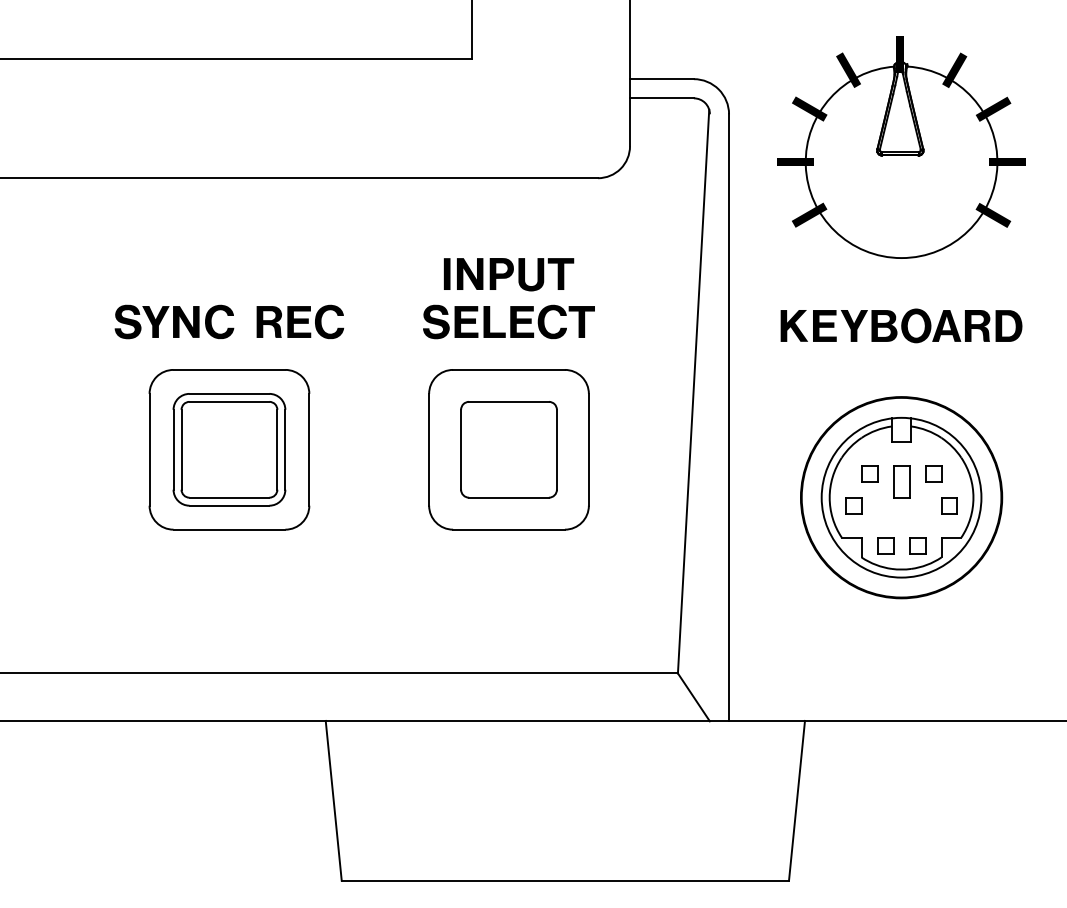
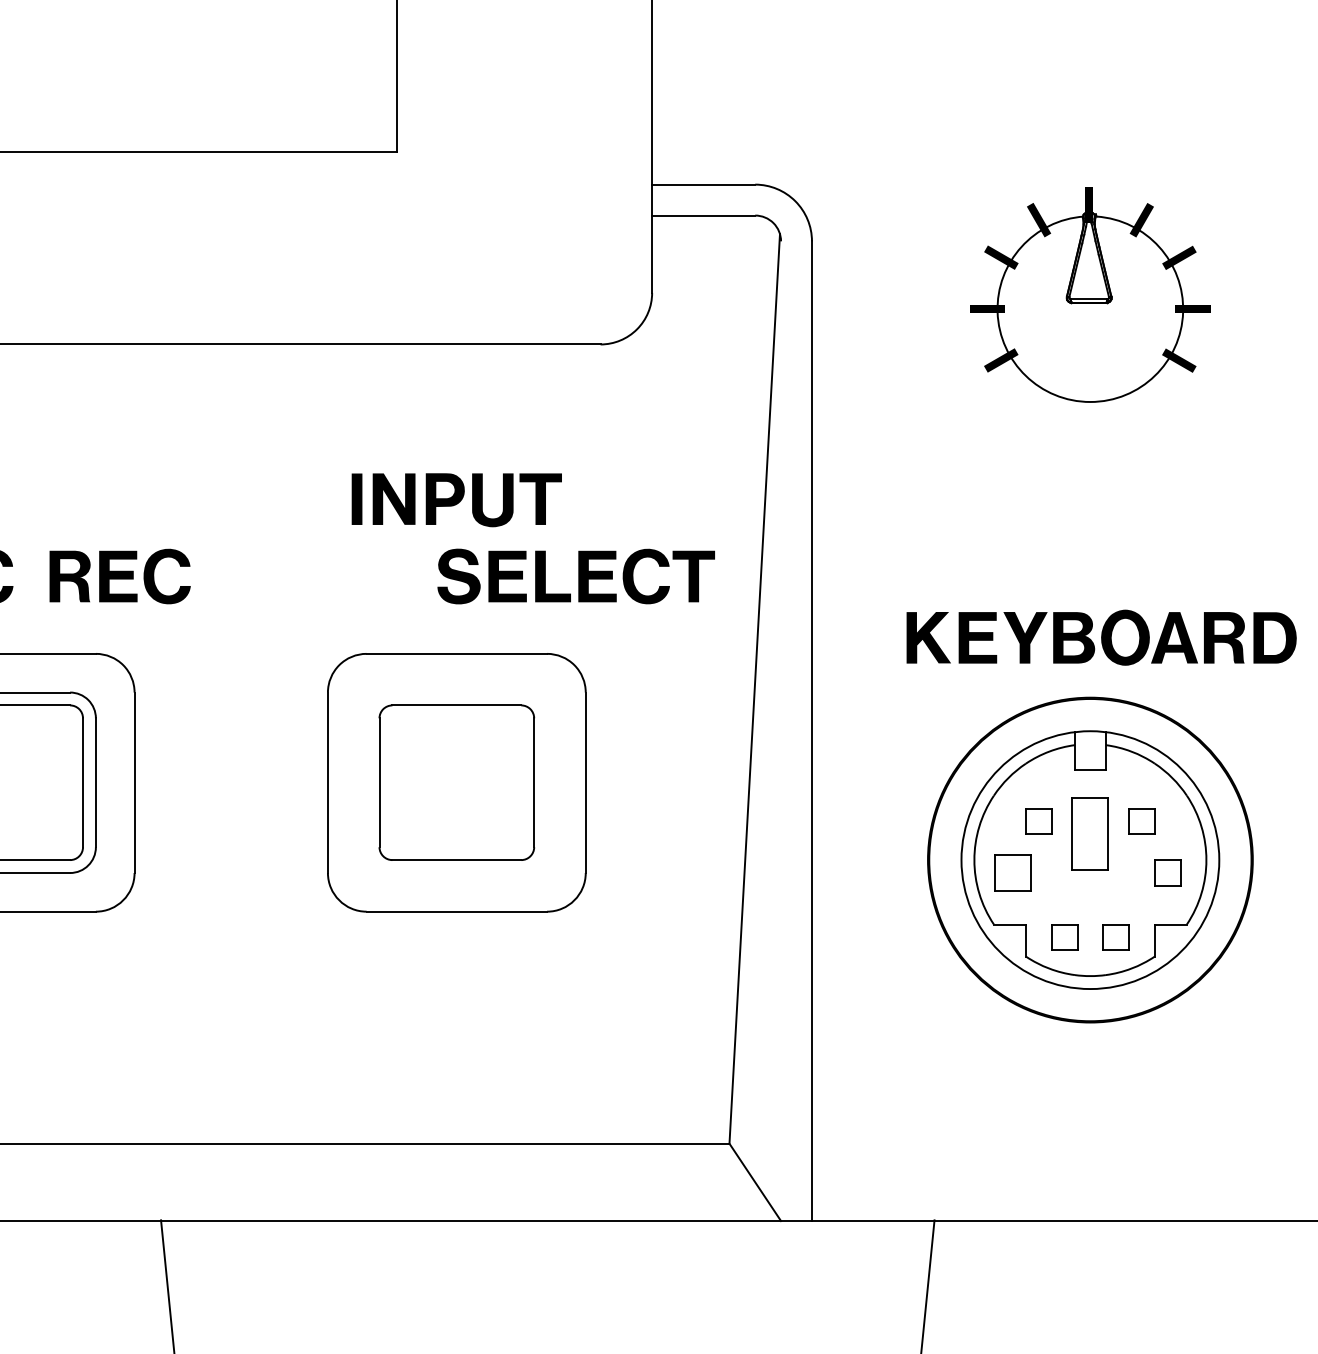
part: (901, 147) -> (1090, 294), size x0.6
part: (508, 321) -> (575, 575), moved
part: (901, 325) -> (1101, 637), moved
part: (901, 481) -> (1090, 833), size x1.4
part: (853, 505) -> (1012, 872), size x1.4

